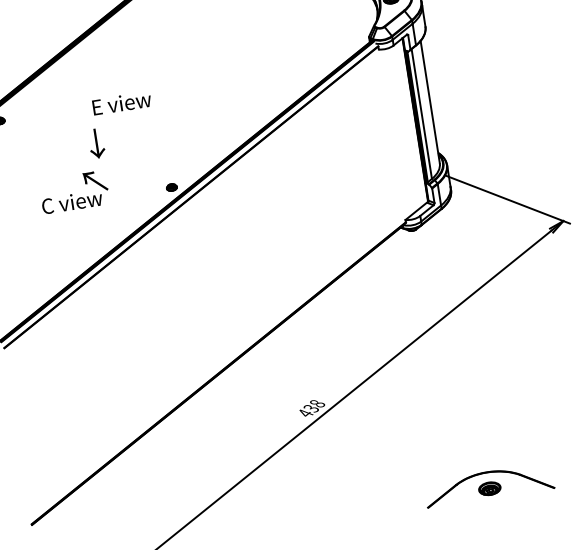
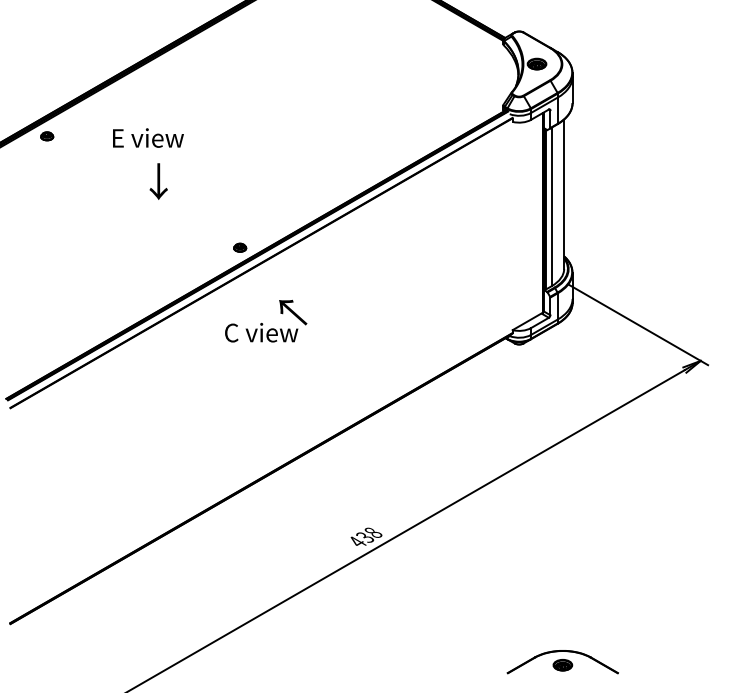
text: (121, 102) -> (148, 137), moved
text: (74, 191) -> (266, 320), moved
part: (488, 485) -> (562, 662), size x0.71

